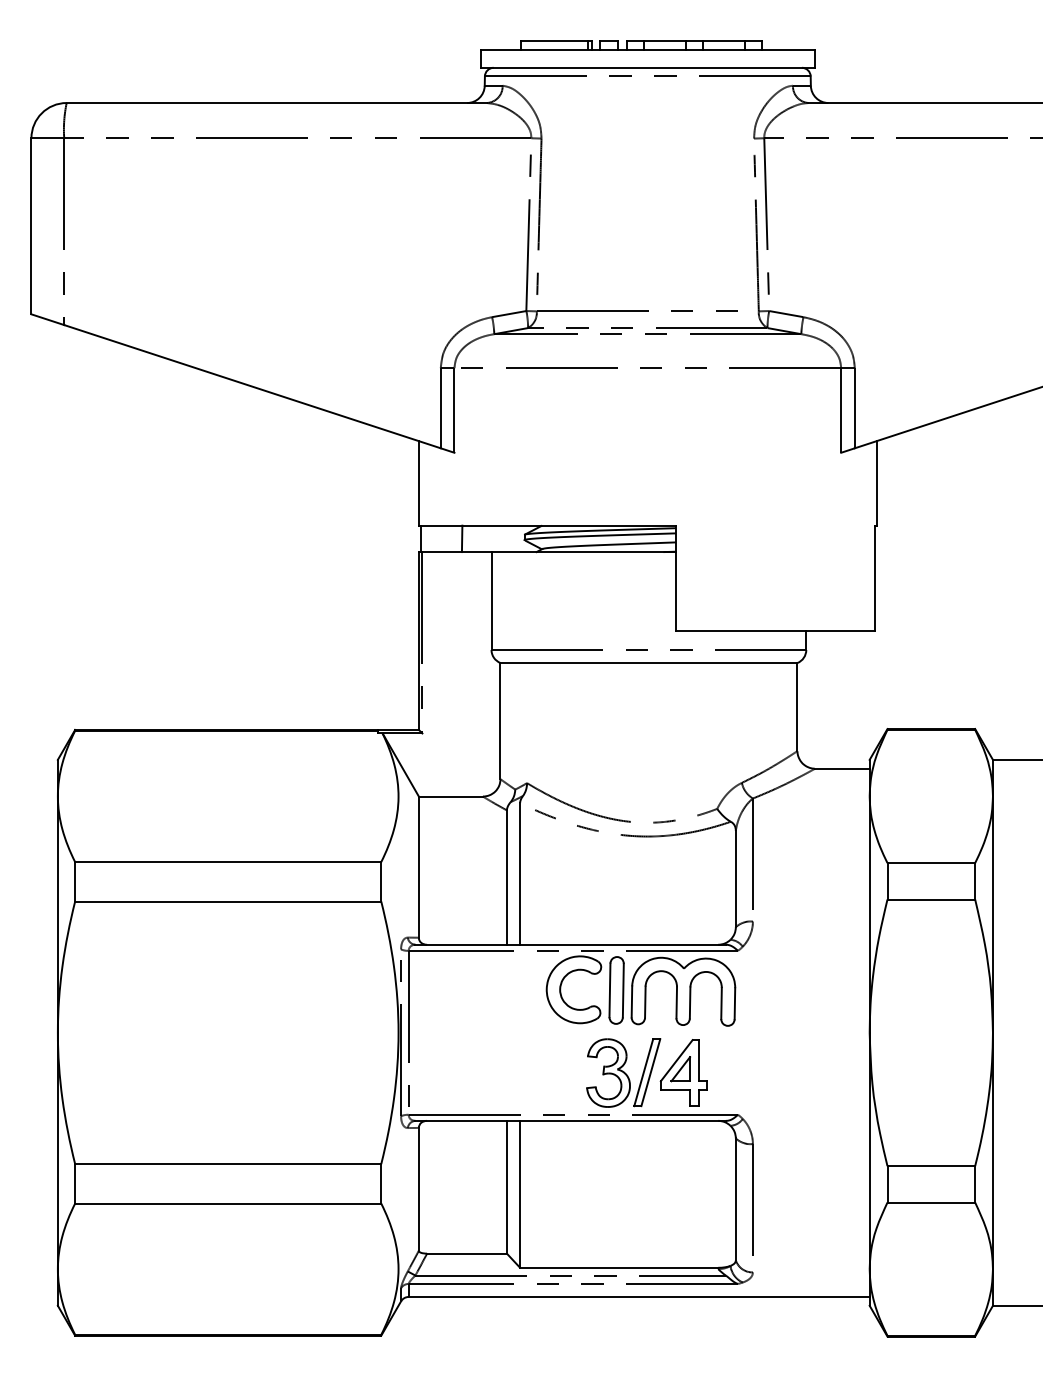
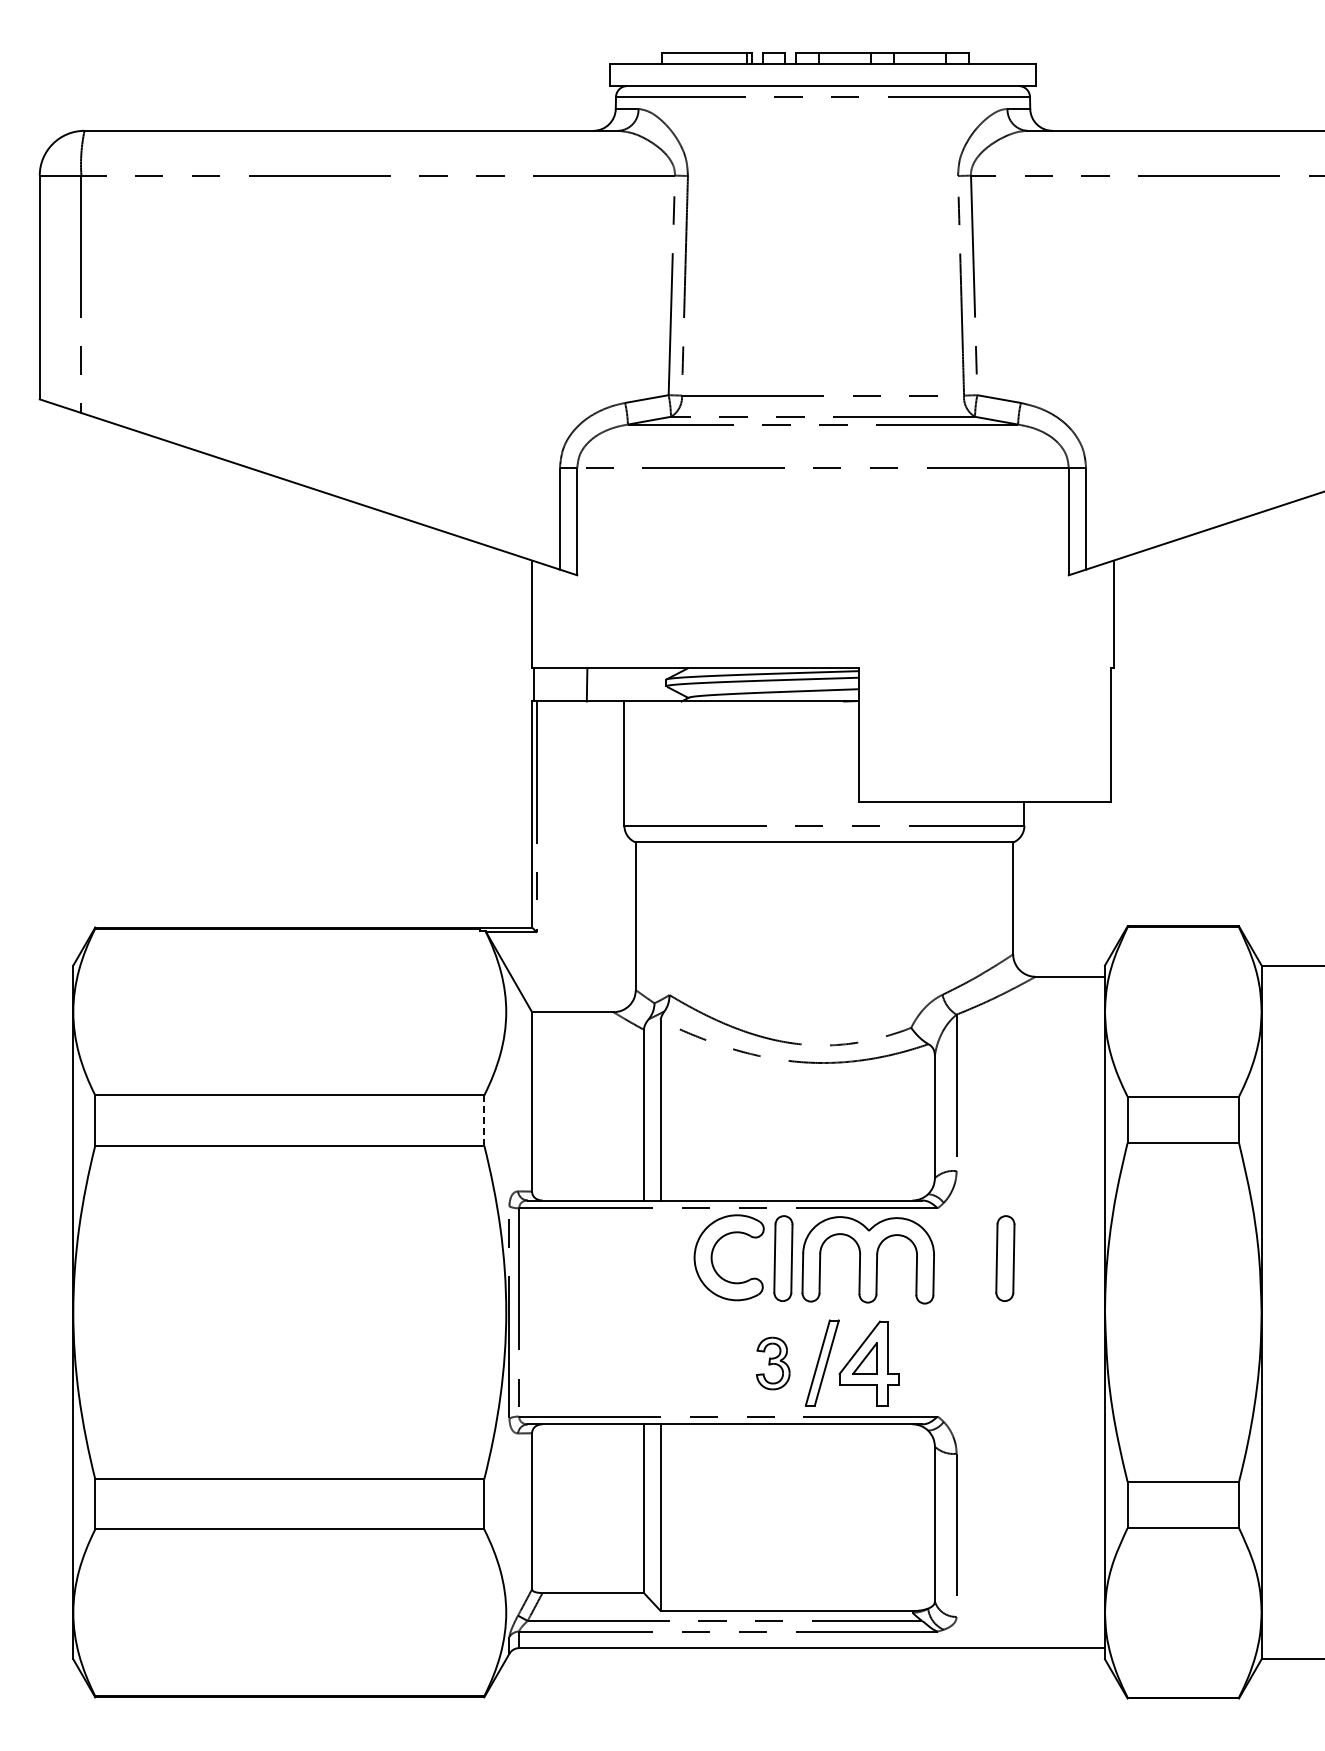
line: (381, 881) -> (484, 1120), solid -> dashed
part: (791, 990) -> (1005, 1258), added
part: (608, 1073) -> (773, 1363), size x0.6

